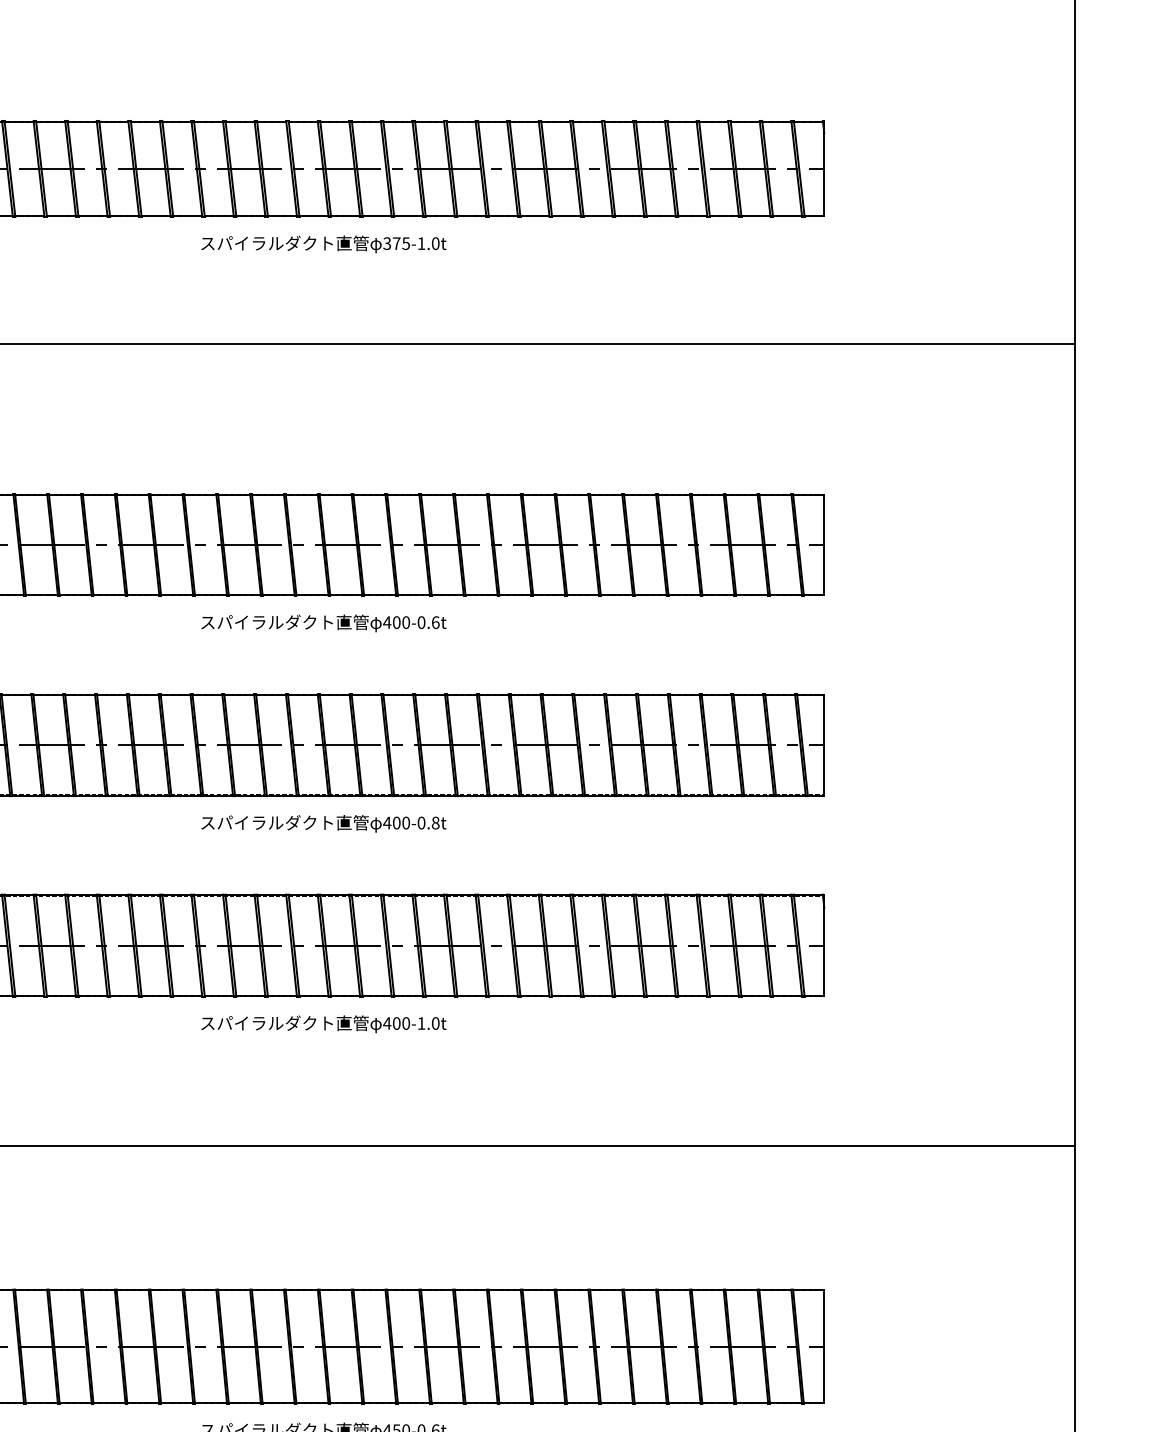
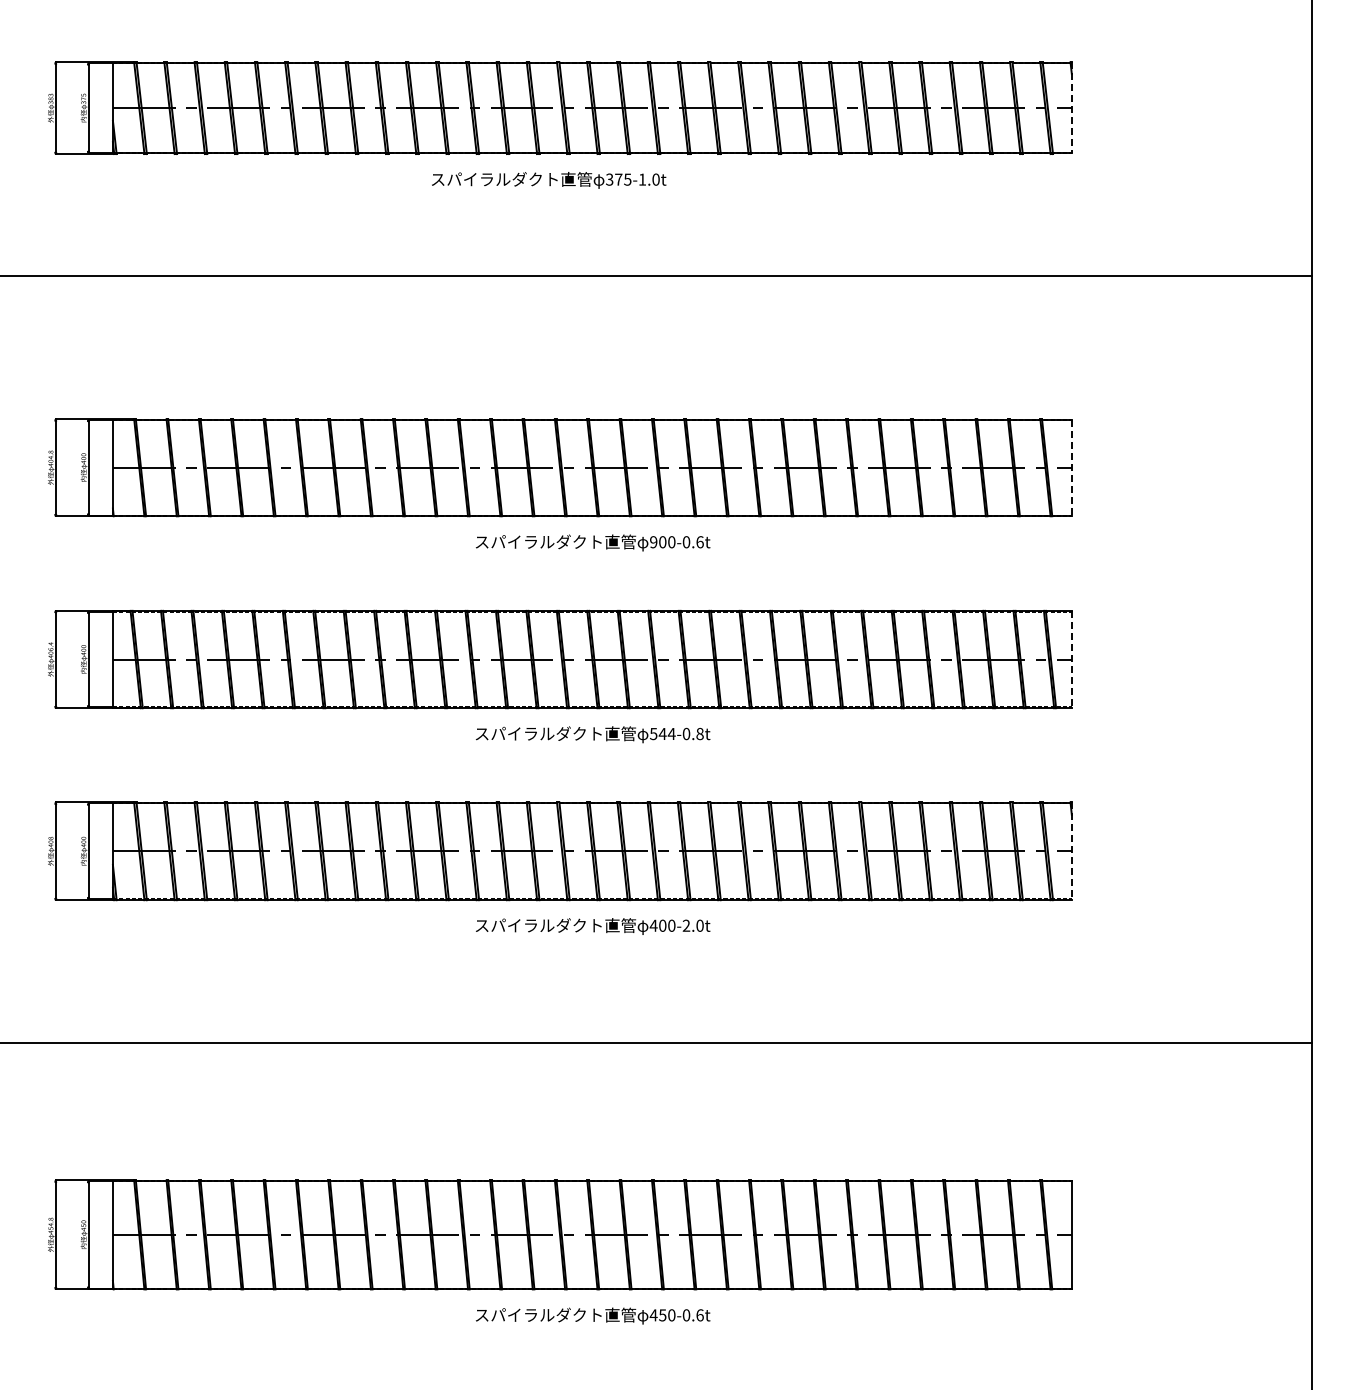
line: (823, 168) -> (1071, 107), solid -> dashed
text: (324, 244) -> (549, 180), moved
line: (823, 545) -> (1071, 468), solid -> dashed
text: (387, 622) -> (653, 542), 400-0.6t -> 900-0.6t
line: (823, 746) -> (1071, 660), solid -> dashed
text: (396, 822) -> (662, 733), 400-0.8t -> 544-0.8t
line: (823, 944) -> (1071, 850), solid -> dashed
text: (421, 1023) -> (686, 925), 400-1.0t -> 400-2.0t

